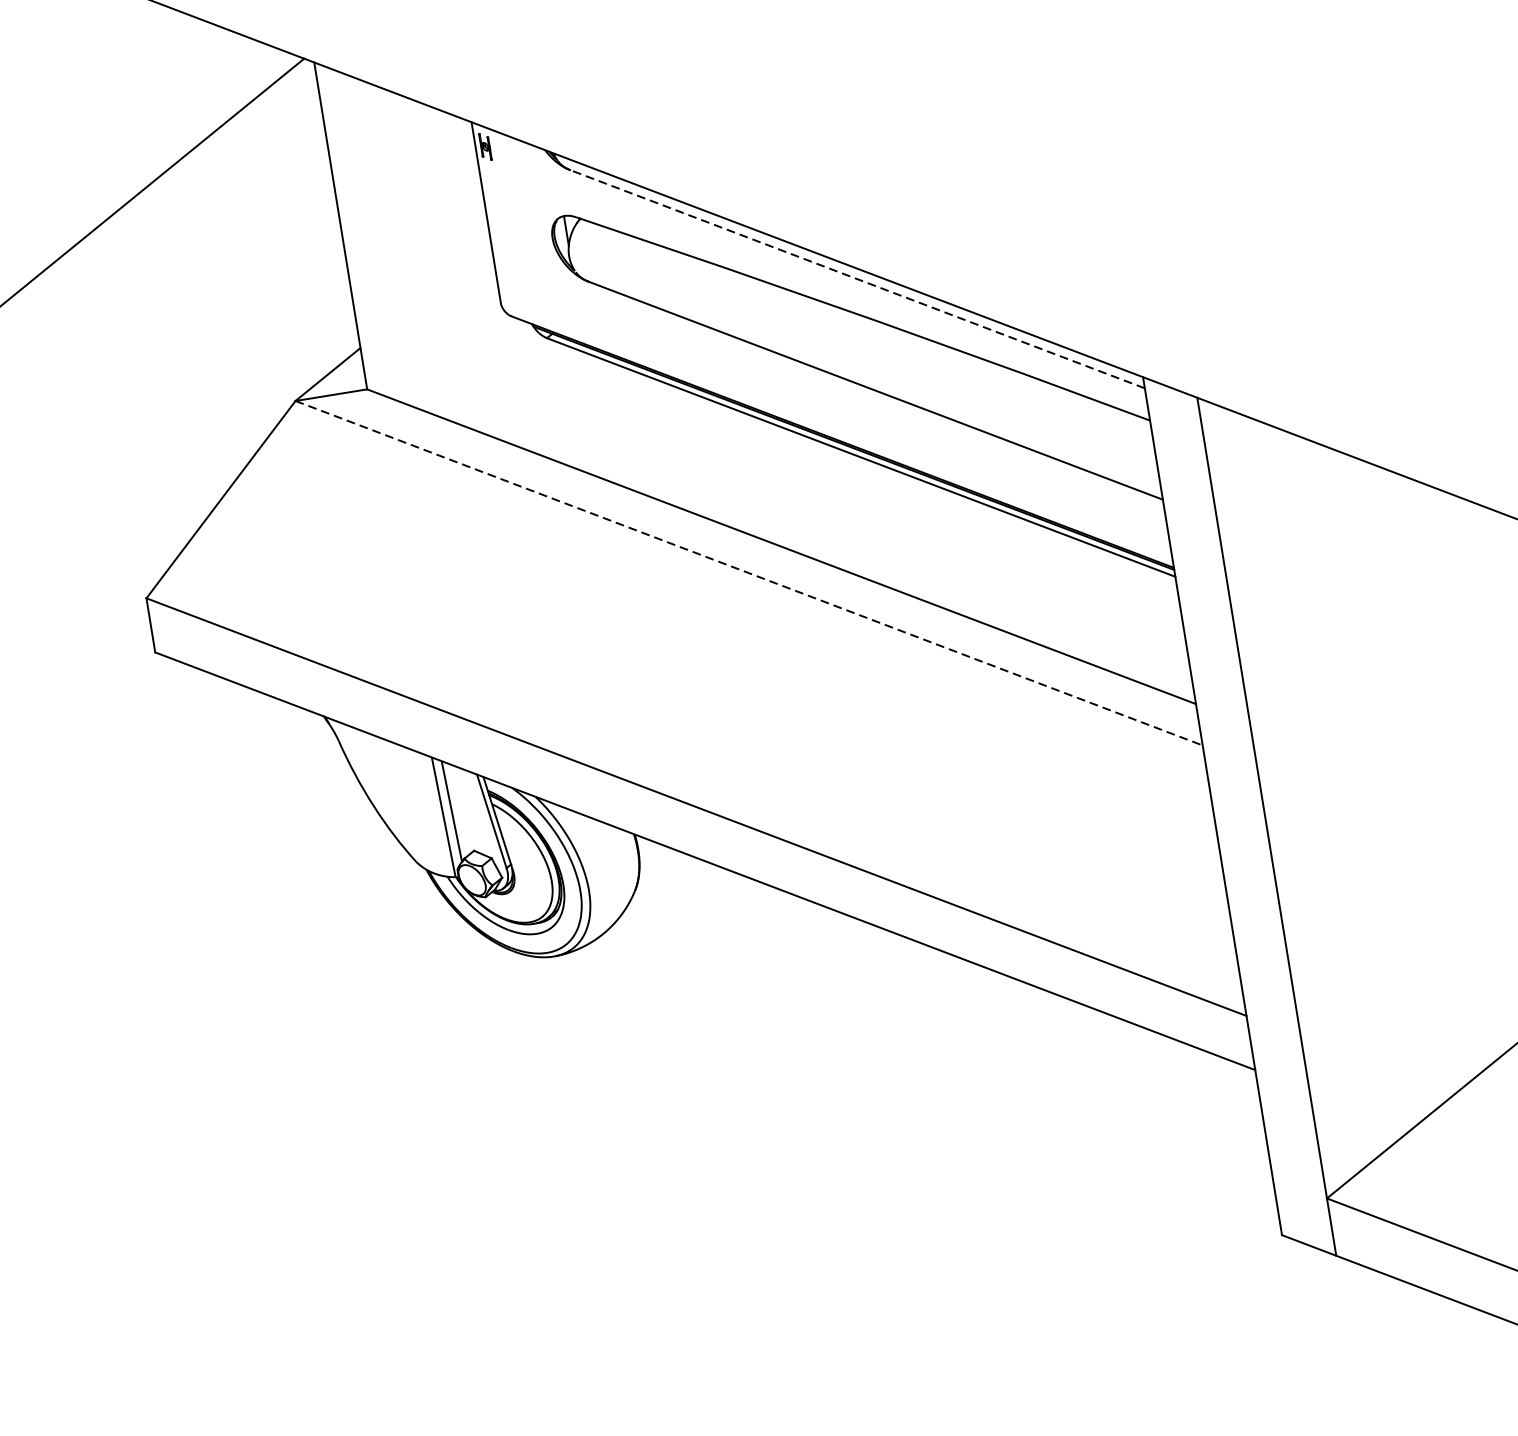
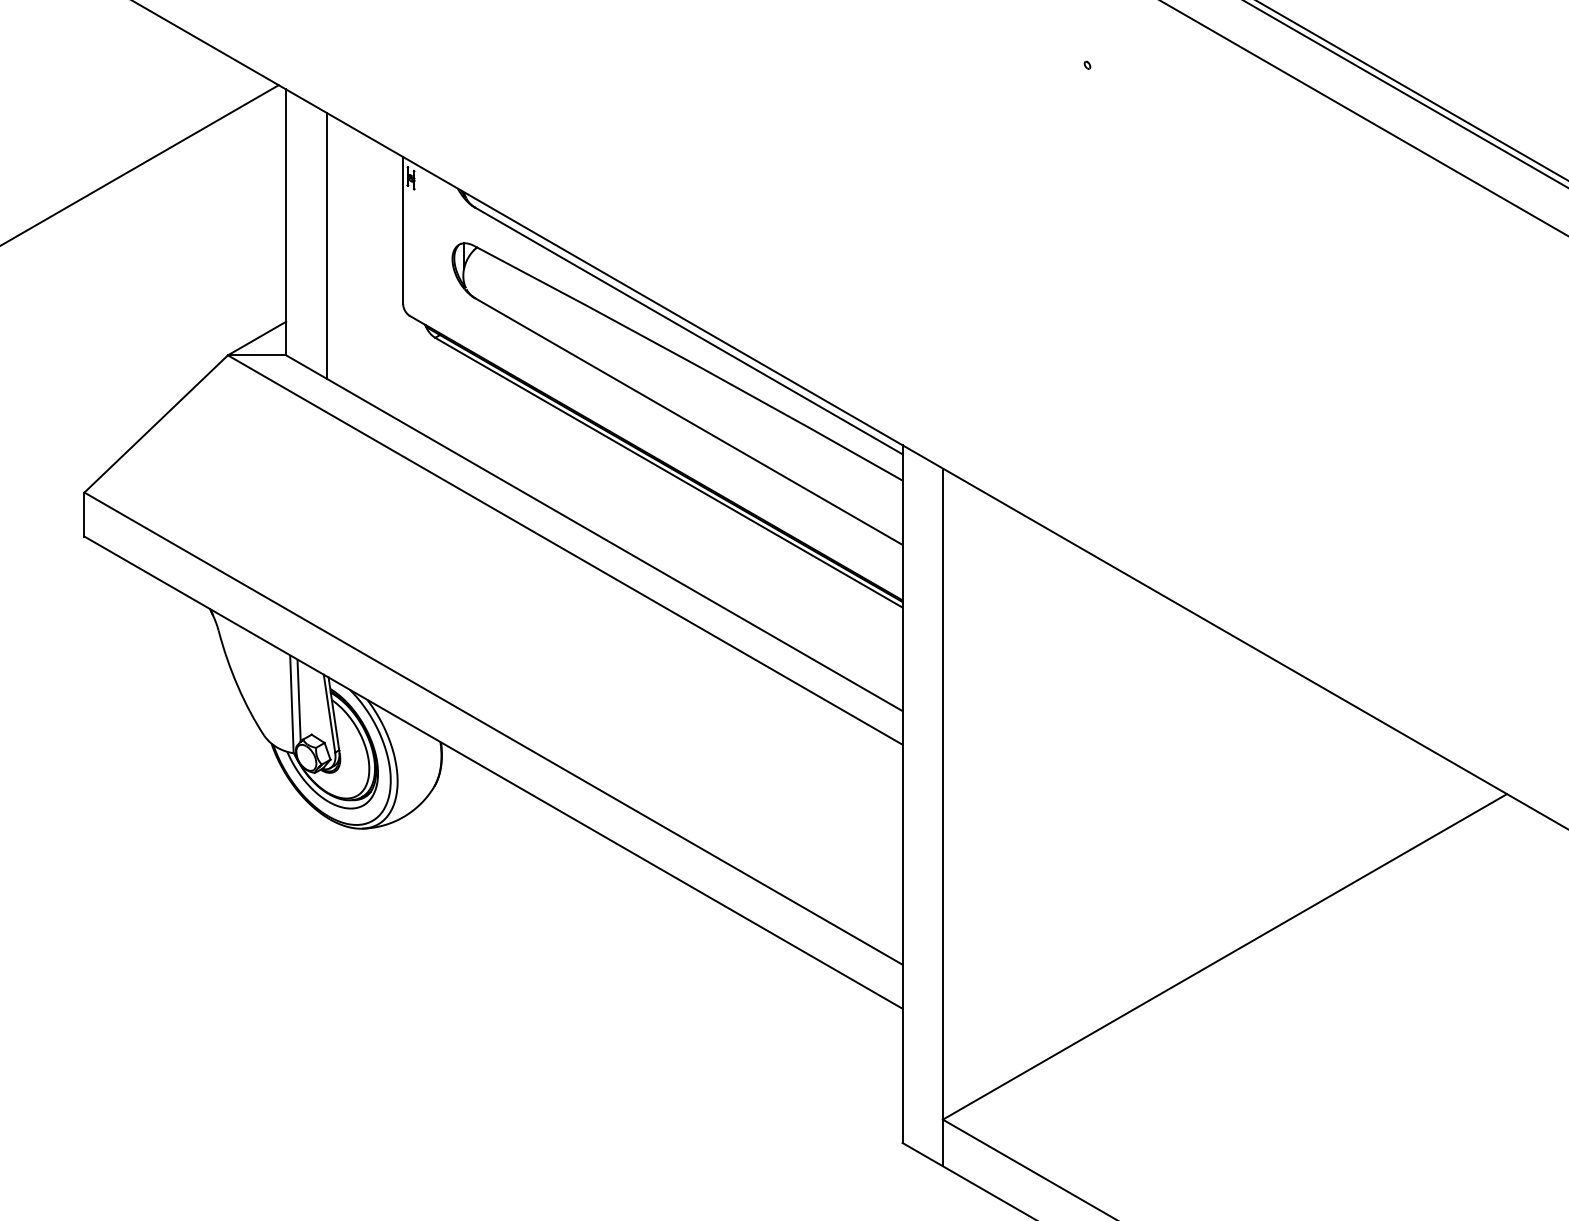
line: (394, 246) -> (326, 245), added
line: (856, 278) -> (688, 330), dashed -> solid
line: (749, 573) -> (565, 550), dashed -> solid

